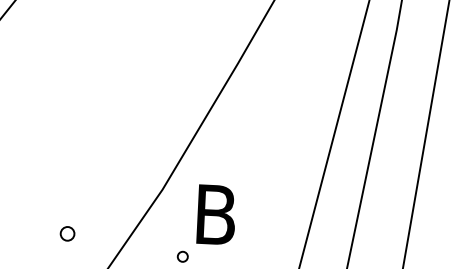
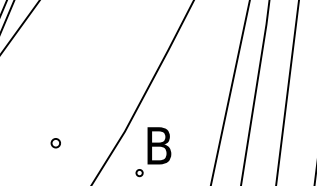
part: (67, 234) -> (55, 143), moved

